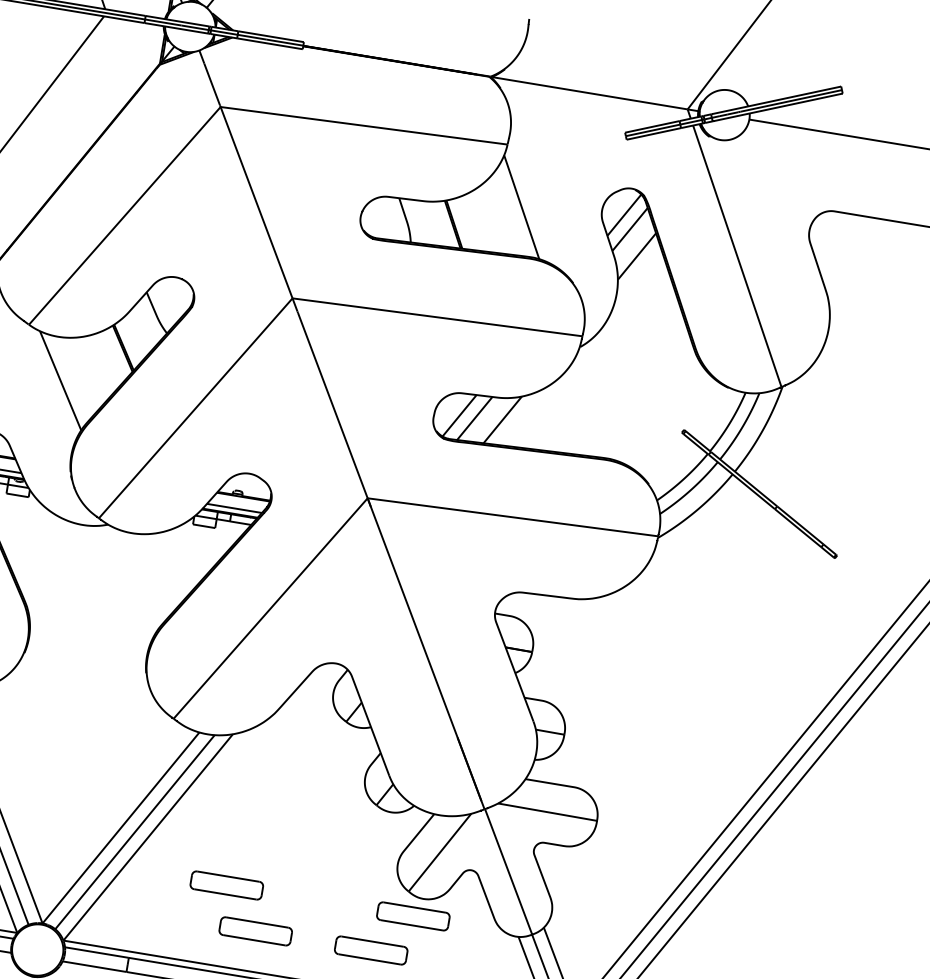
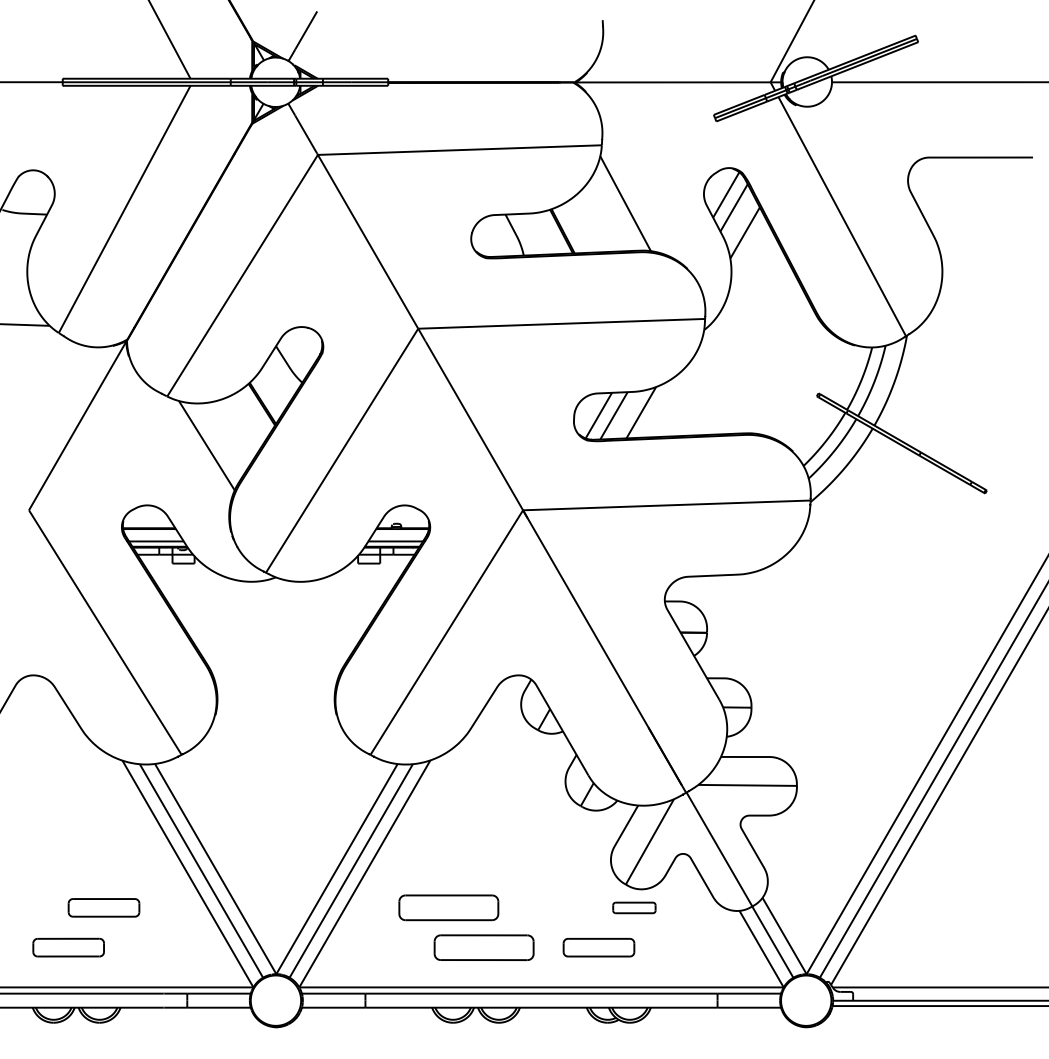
part: (226, 885) -> (448, 907), size x1.4
part: (413, 916) -> (634, 907), size x0.6
part: (255, 931) -> (483, 947), size x1.4

